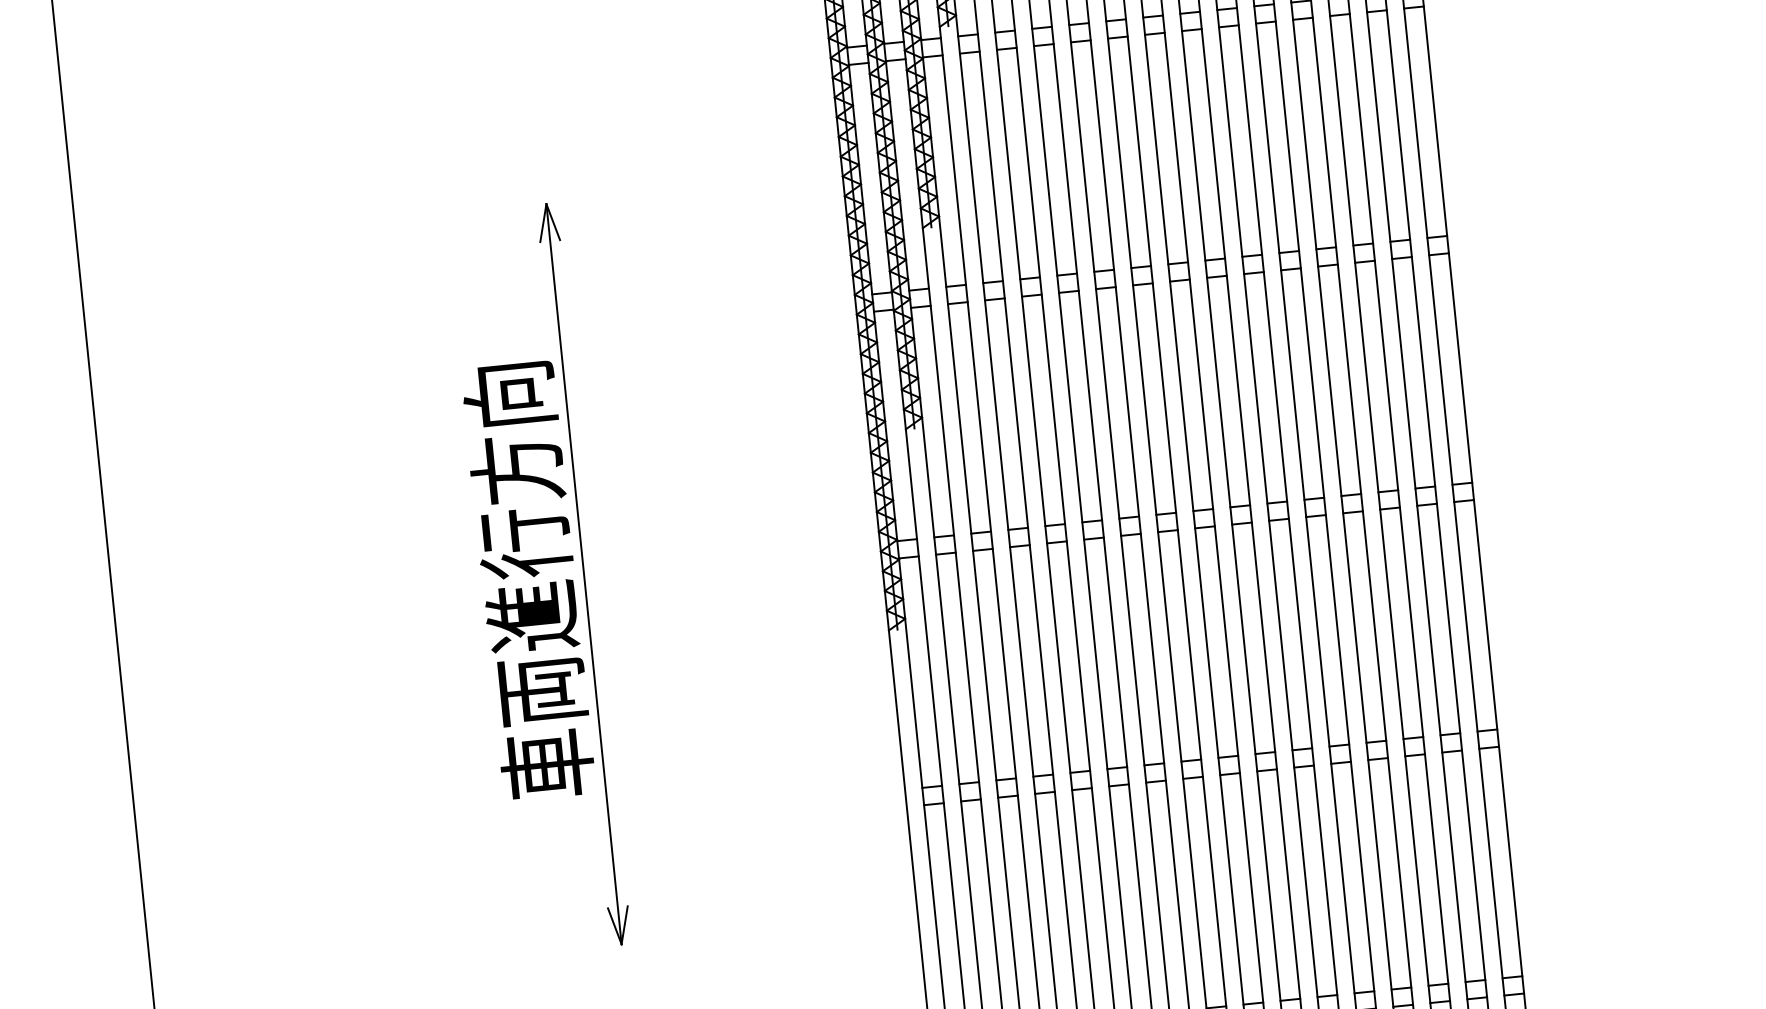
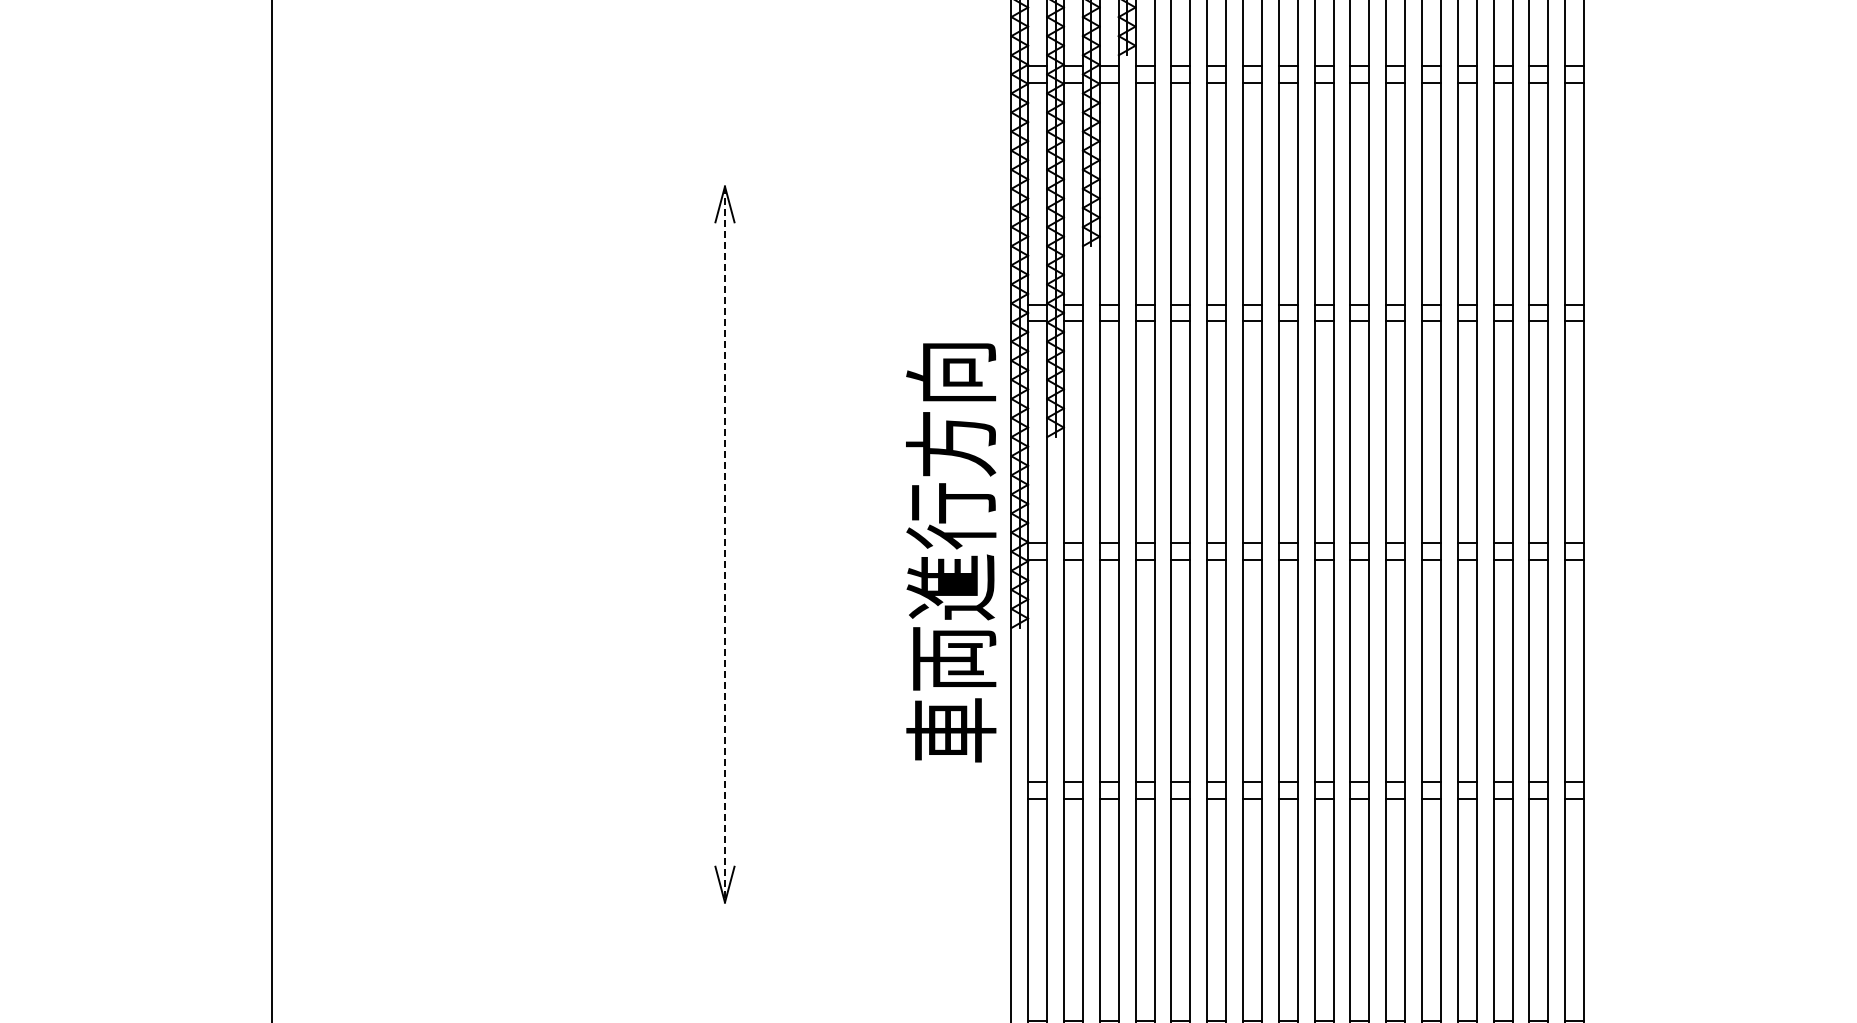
line: (583, 574) -> (724, 544), solid -> dashed
text: (528, 580) -> (951, 552), moved

